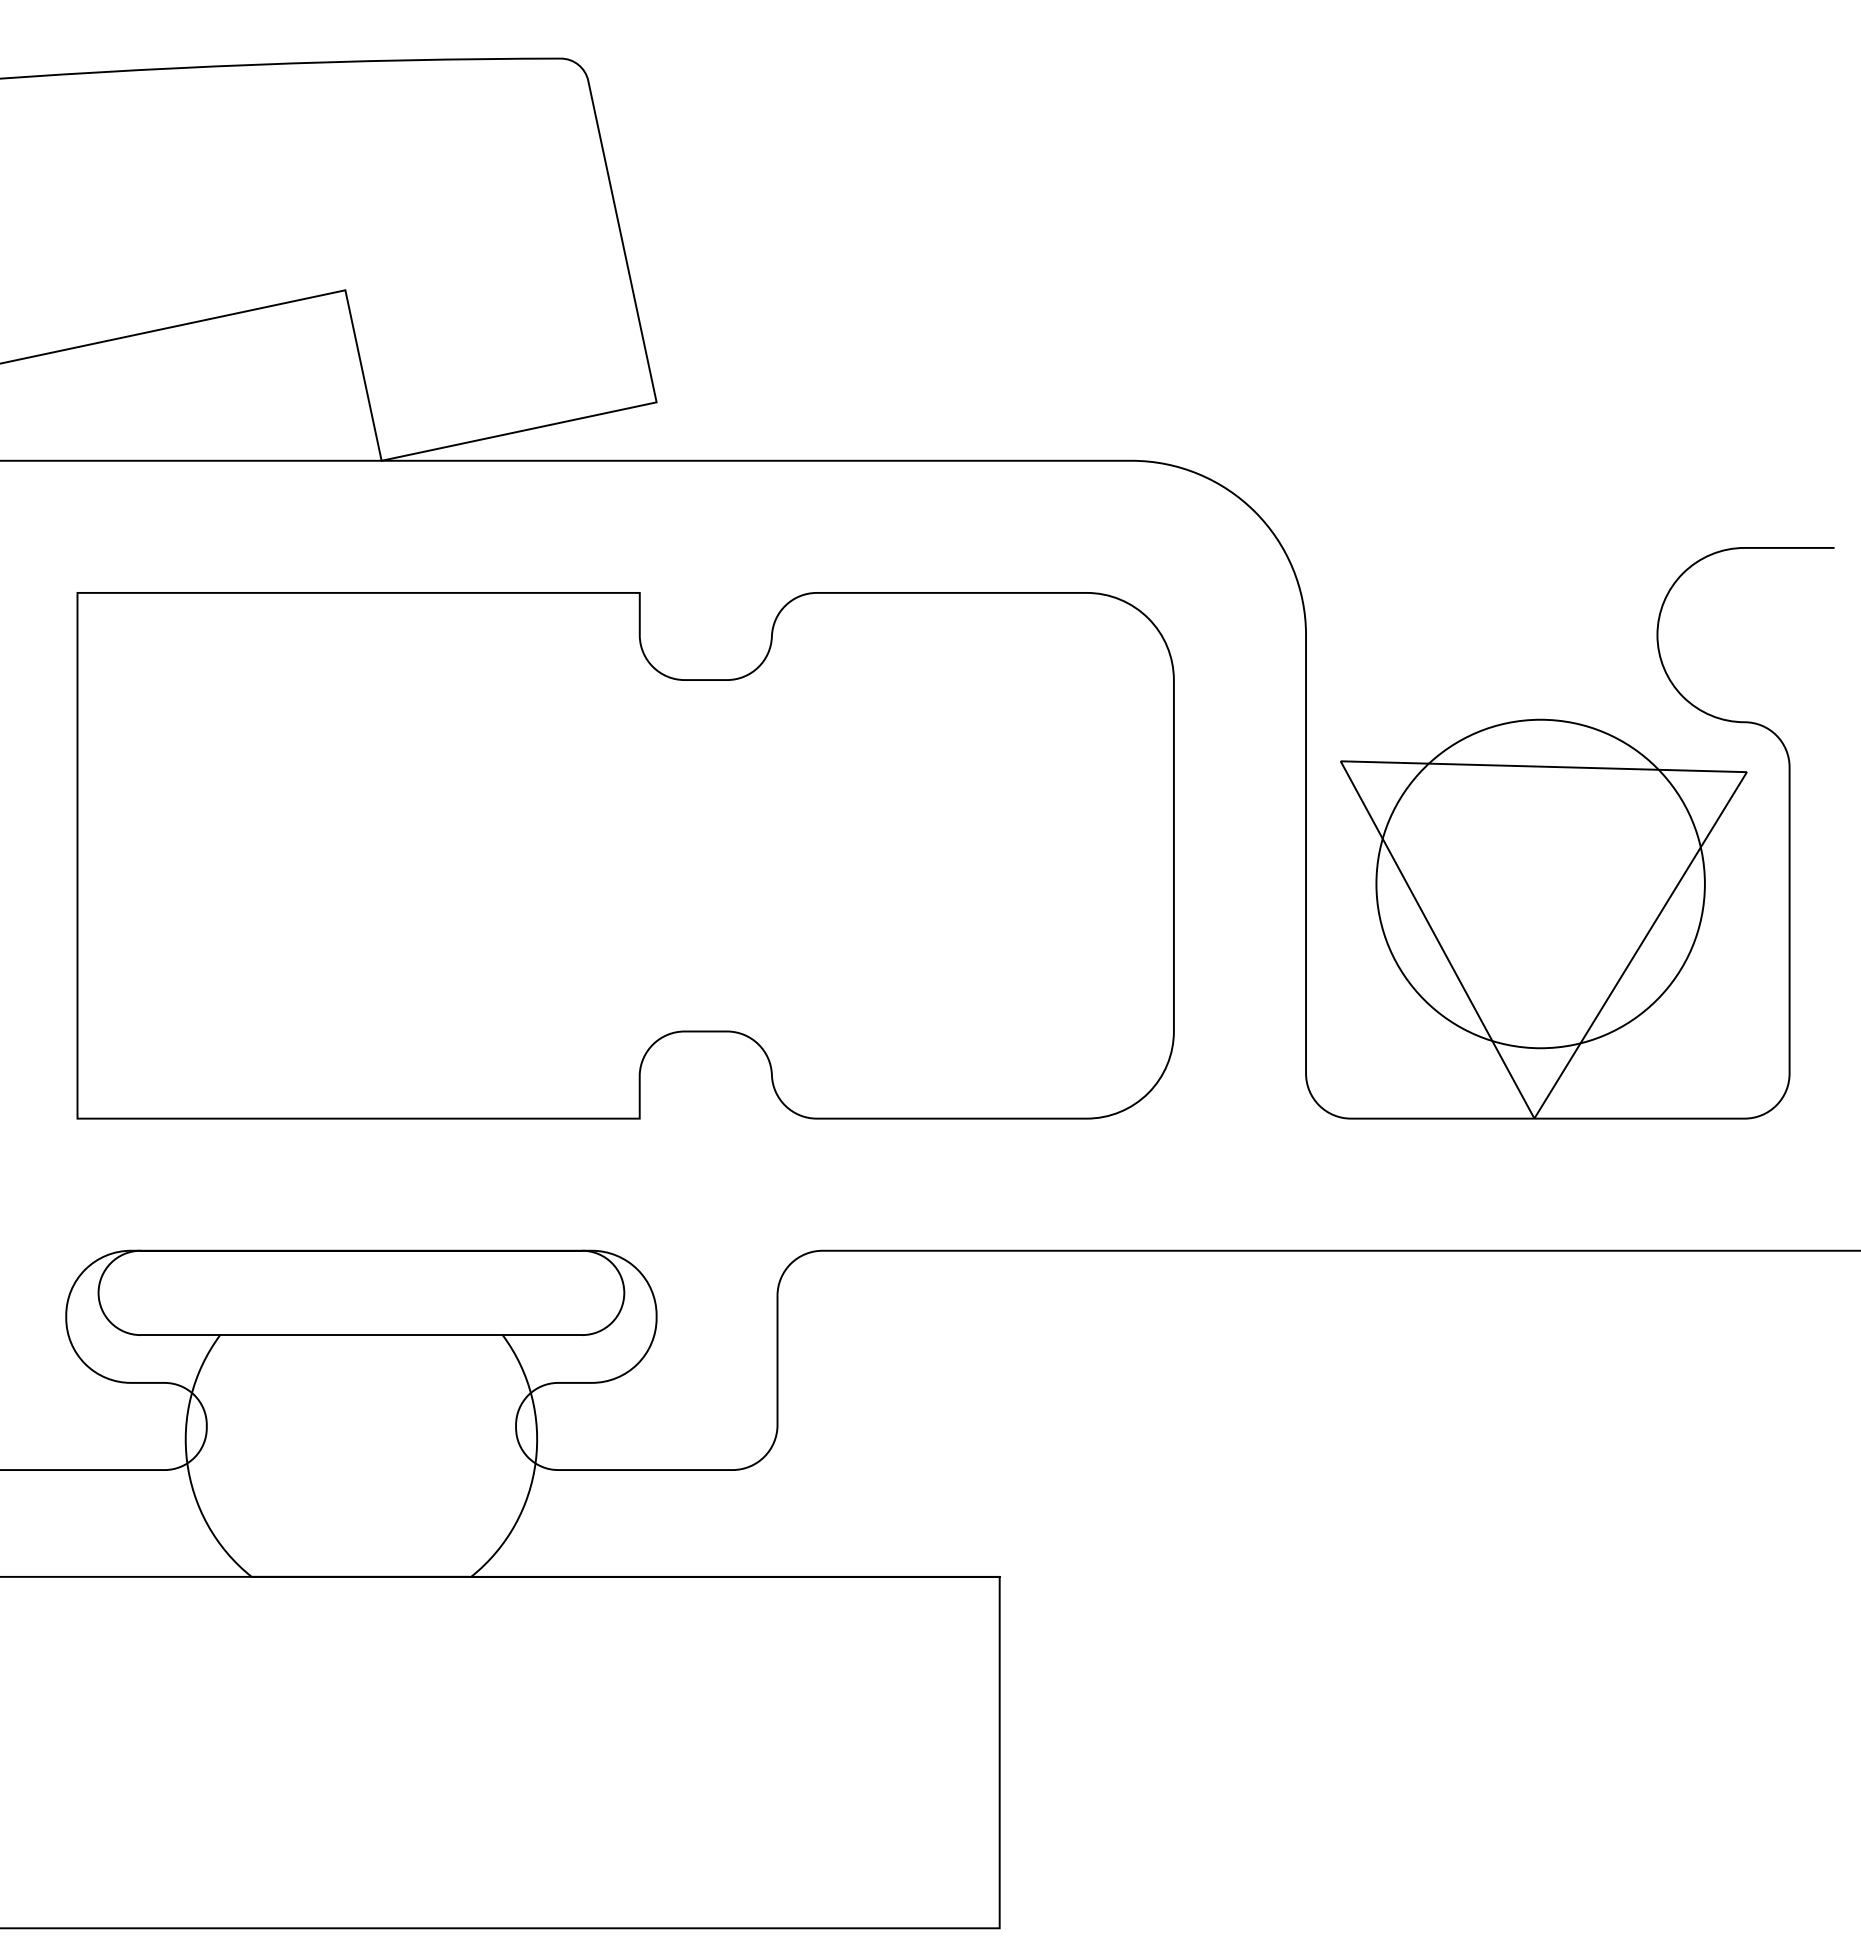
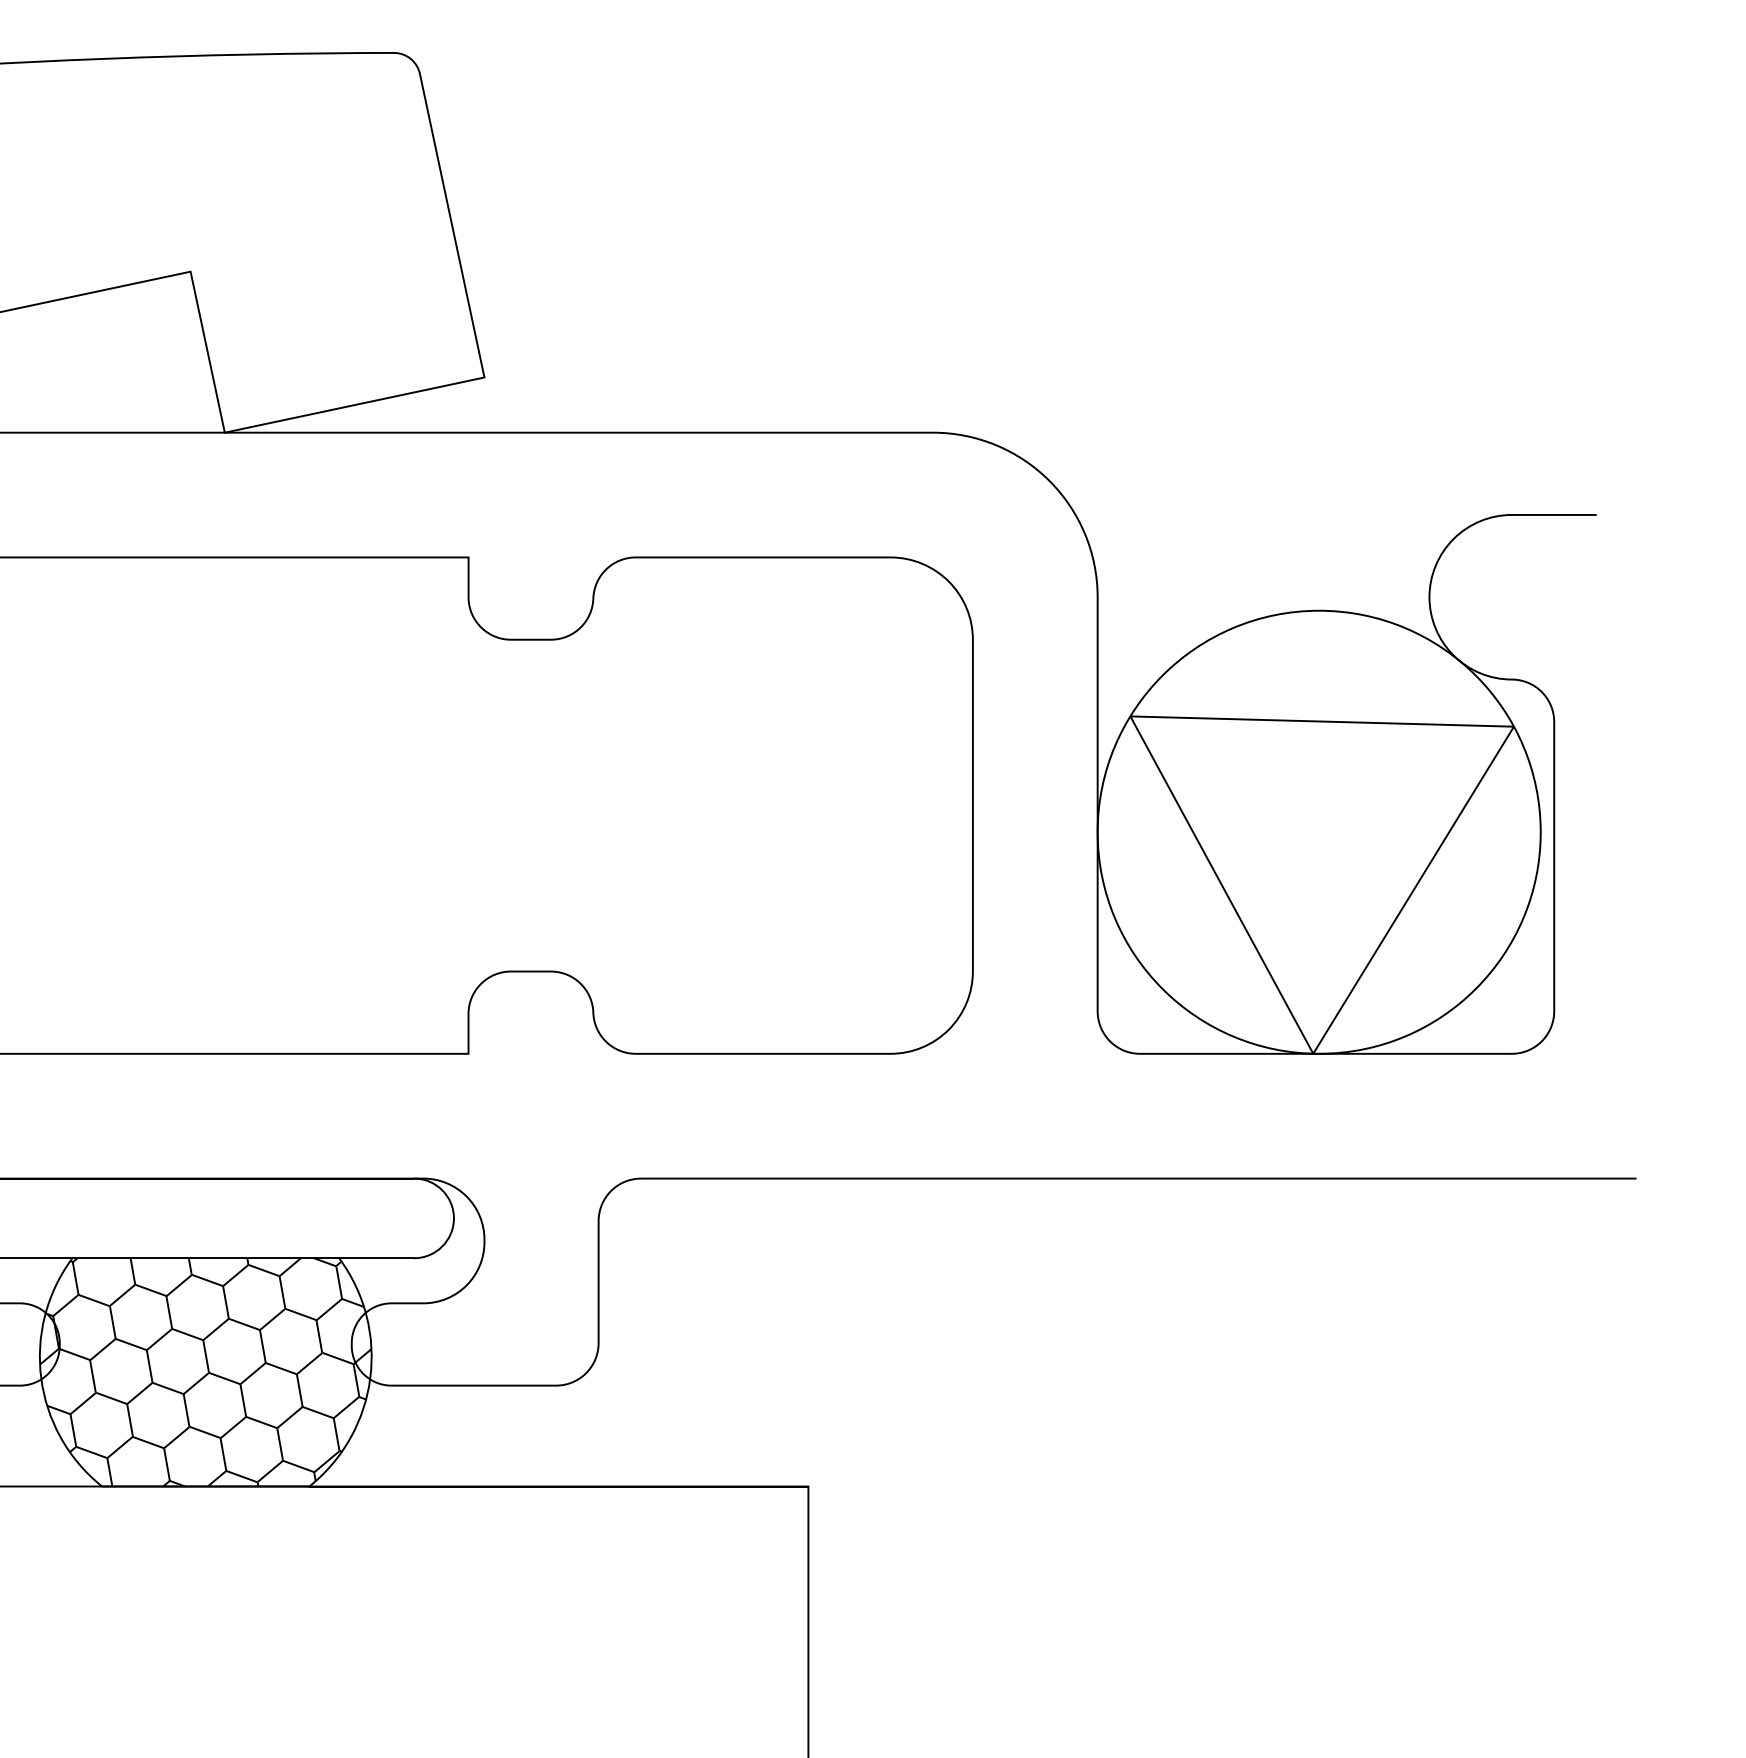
circle: (1540, 883) -> (1319, 831), size x1.43
hatch: (360, 1455) -> (204, 1371), added

